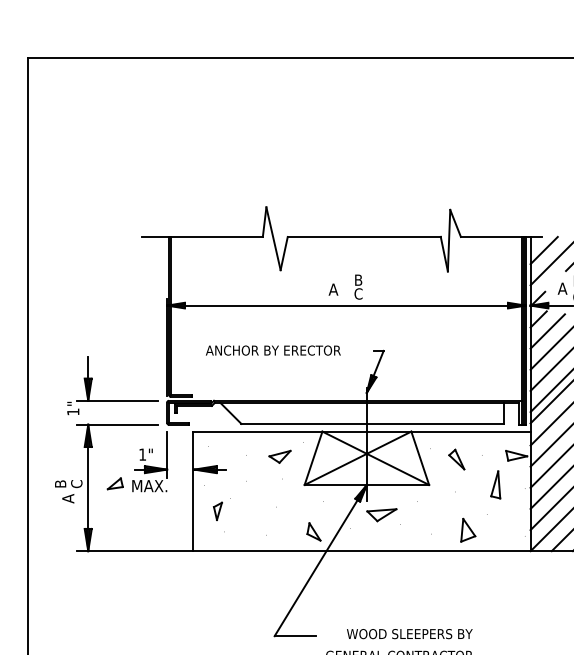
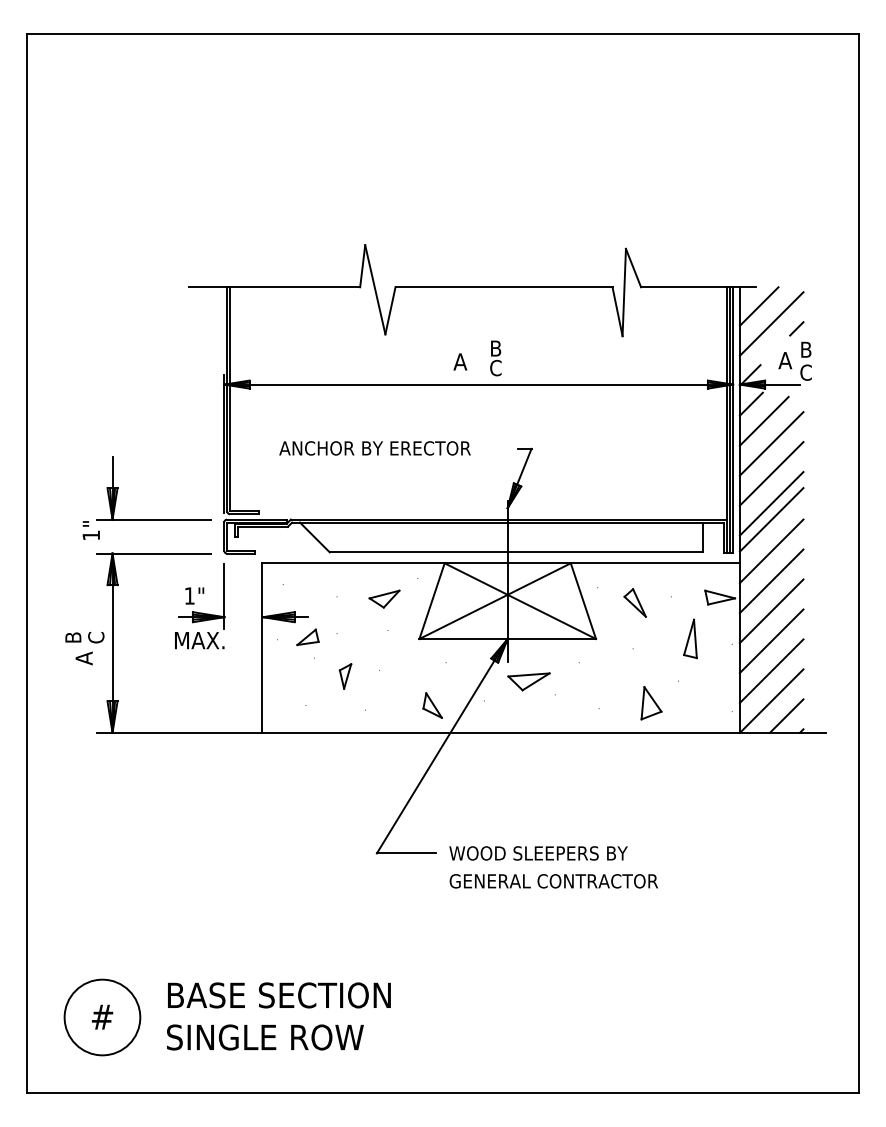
part: (115, 483) -> (307, 637), moved
part: (217, 511) -> (345, 676), moved
text: (409, 634) -> (538, 853), moved

